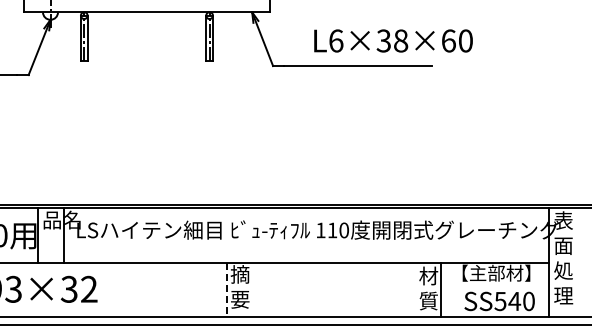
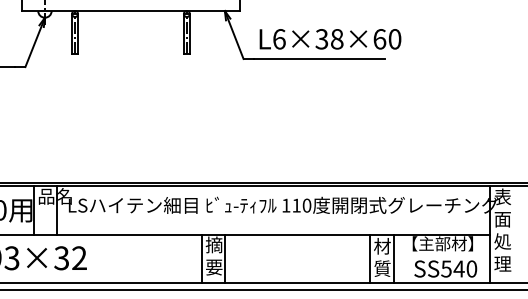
text: (393, 40) -> (330, 38), moved
line: (252, 289) -> (225, 258), added
line: (414, 289) -> (369, 258), added
line: (226, 290) -> (201, 259), dashed -> solid

